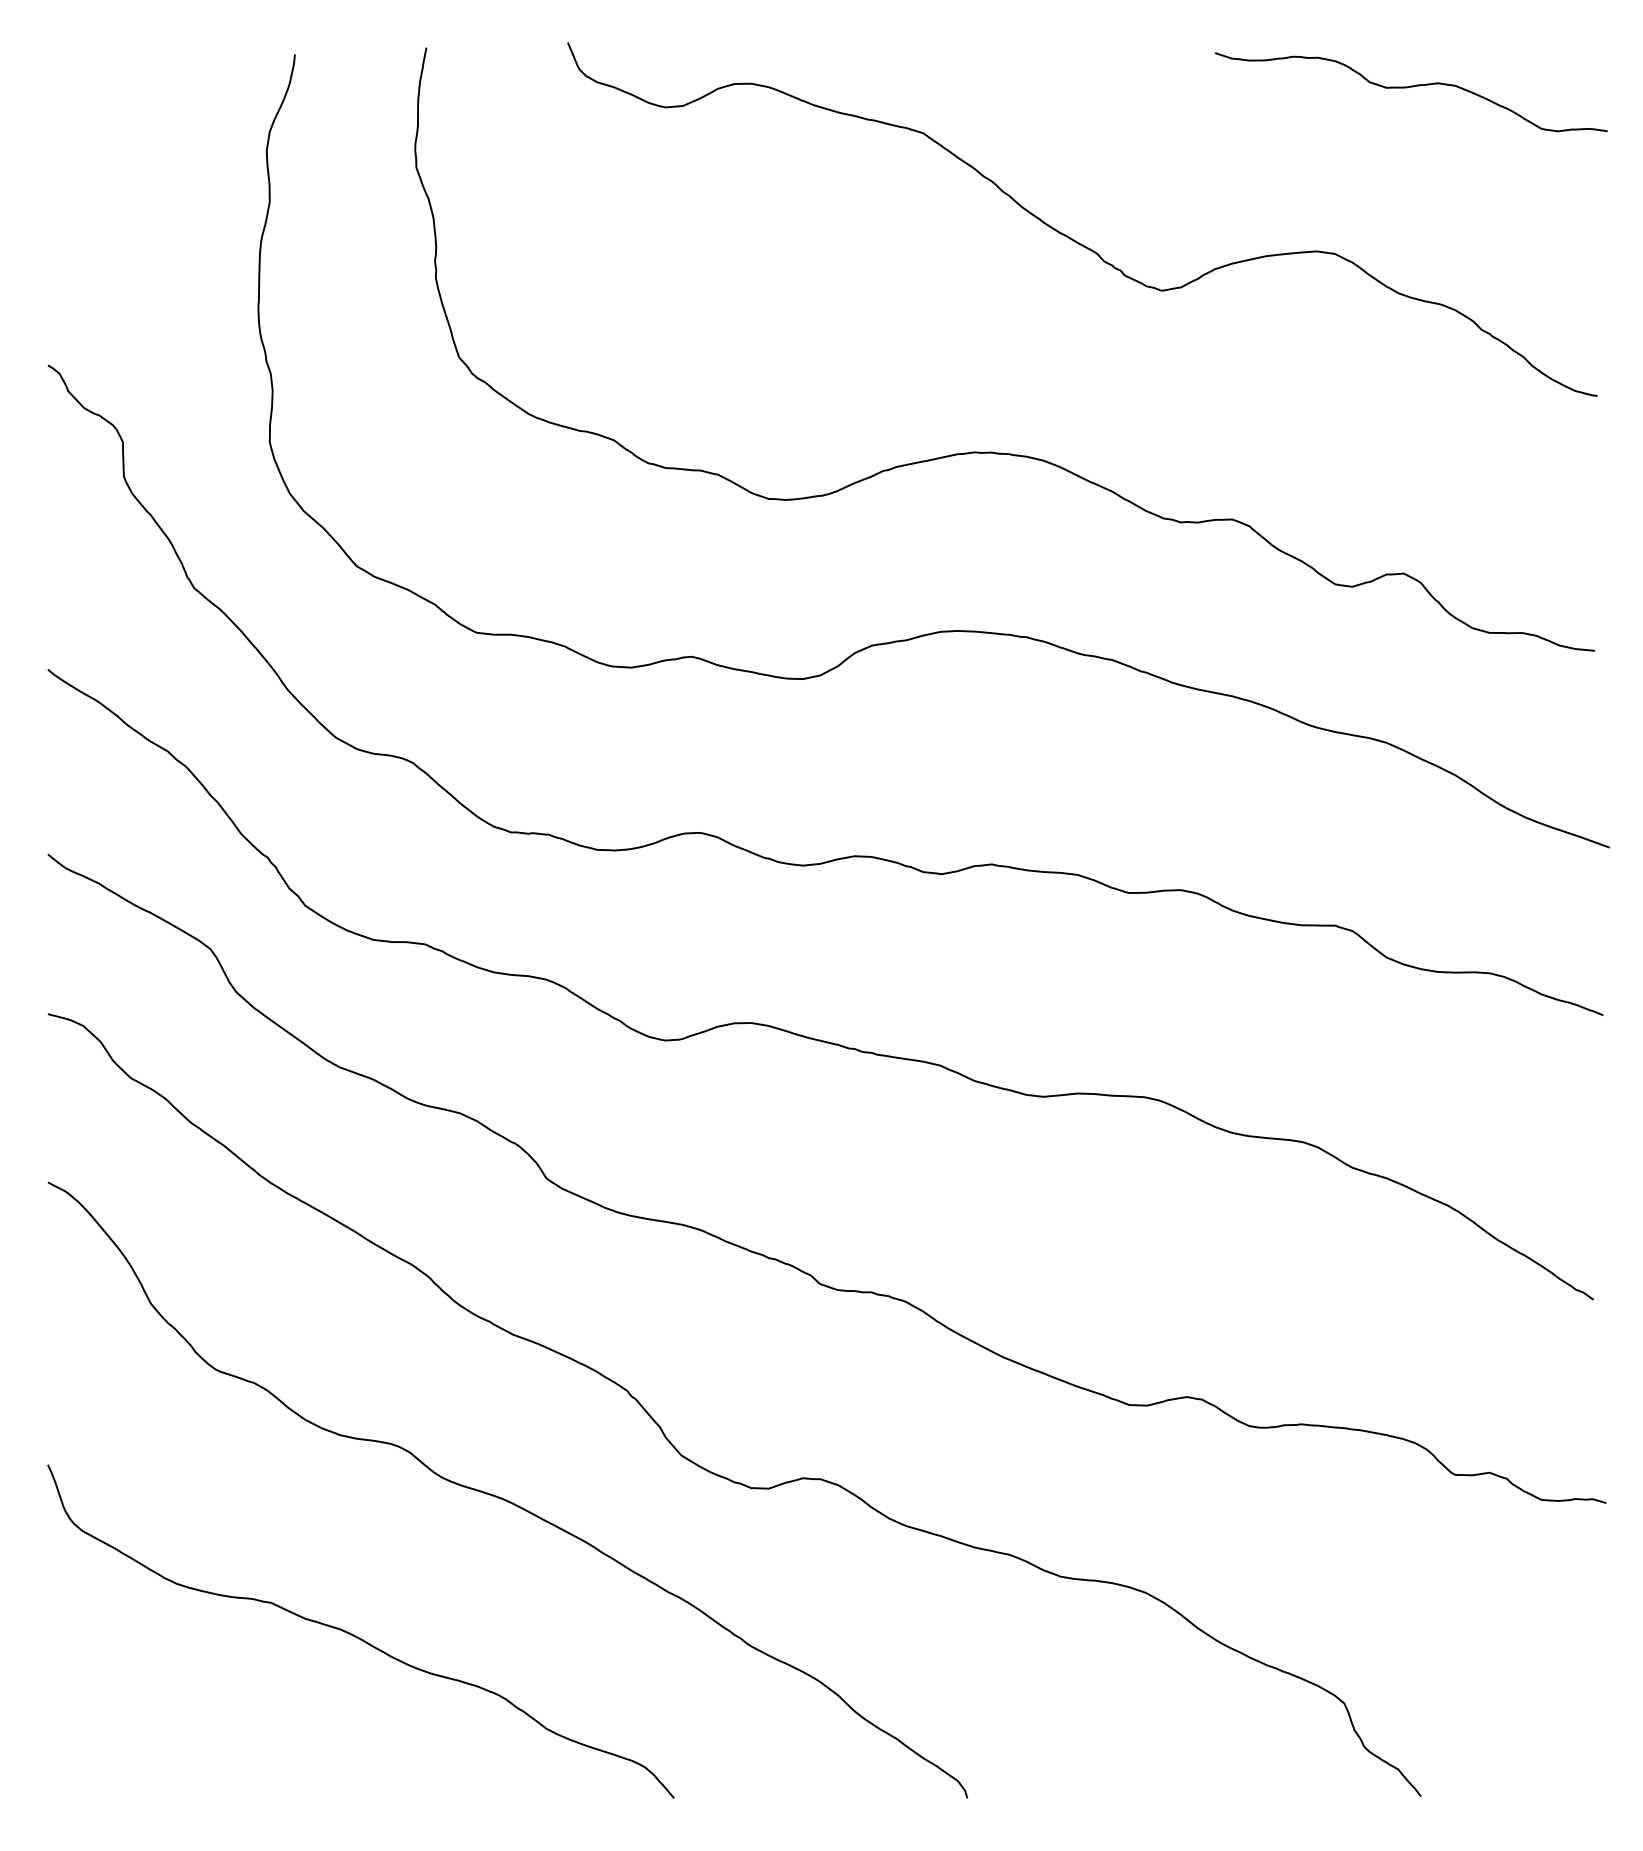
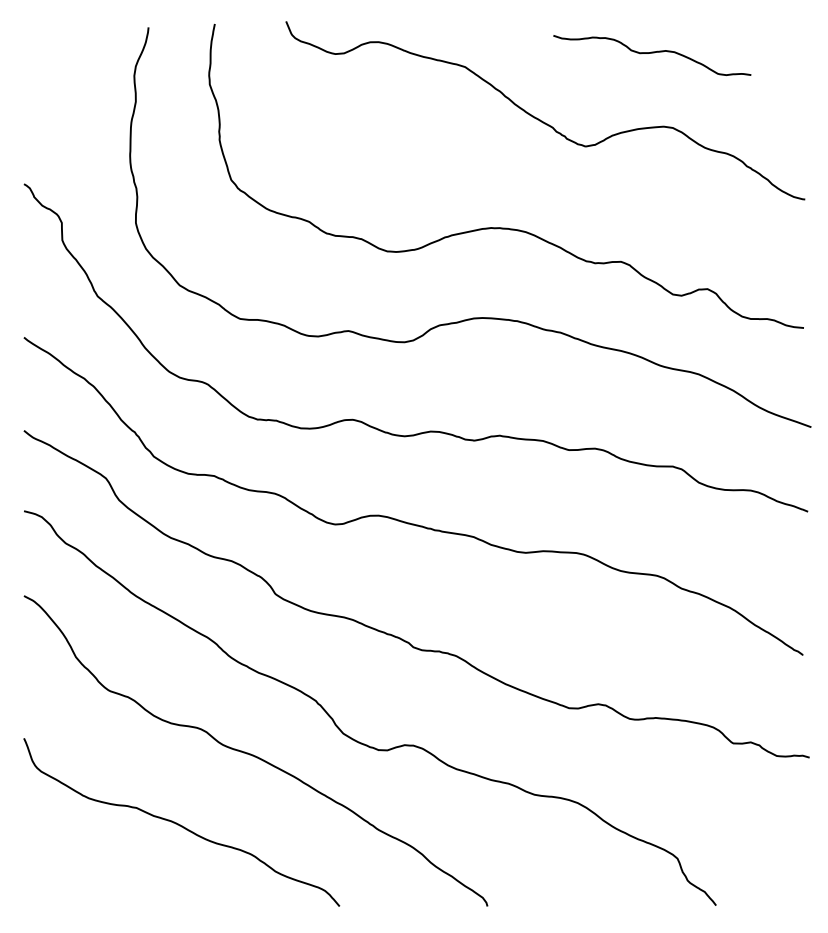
curve: (1411, 88) -> (652, 53), moved

